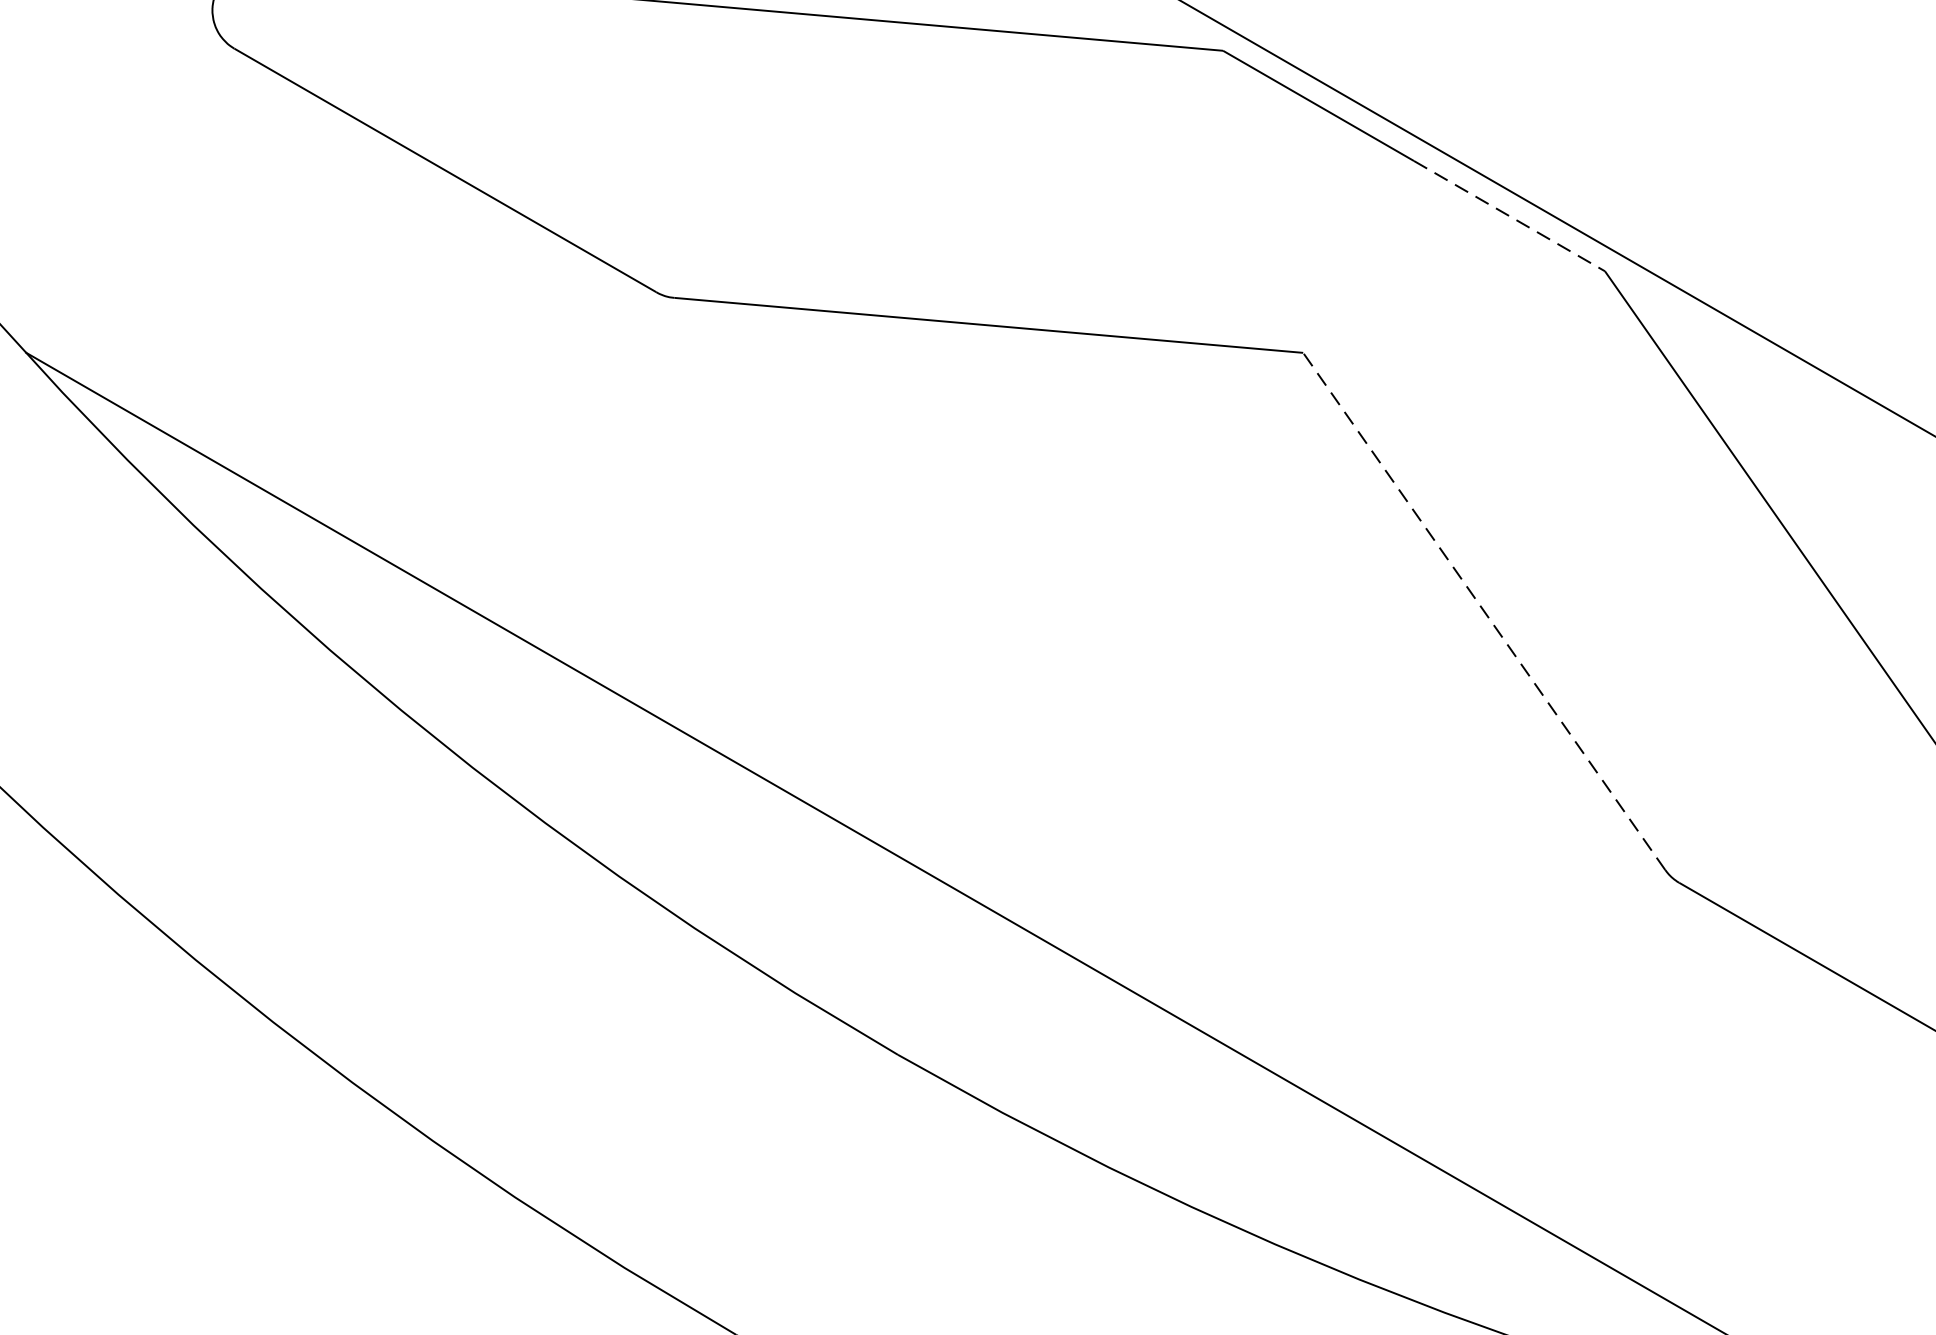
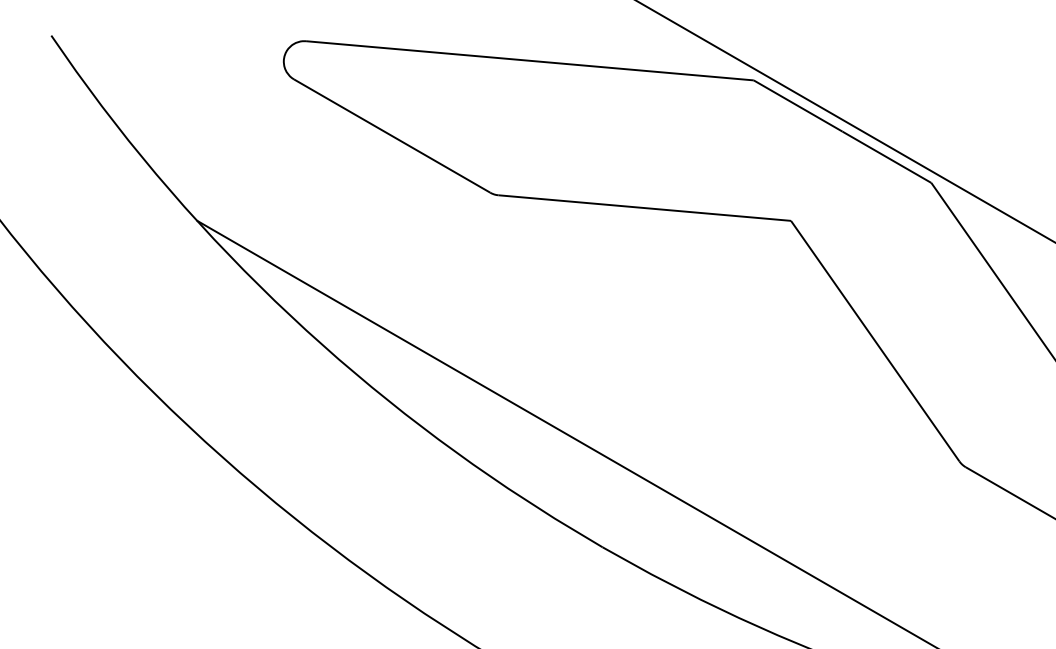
line: (1510, 216) -> (887, 157), dashed -> solid
line: (1484, 612) -> (875, 341), dashed -> solid

